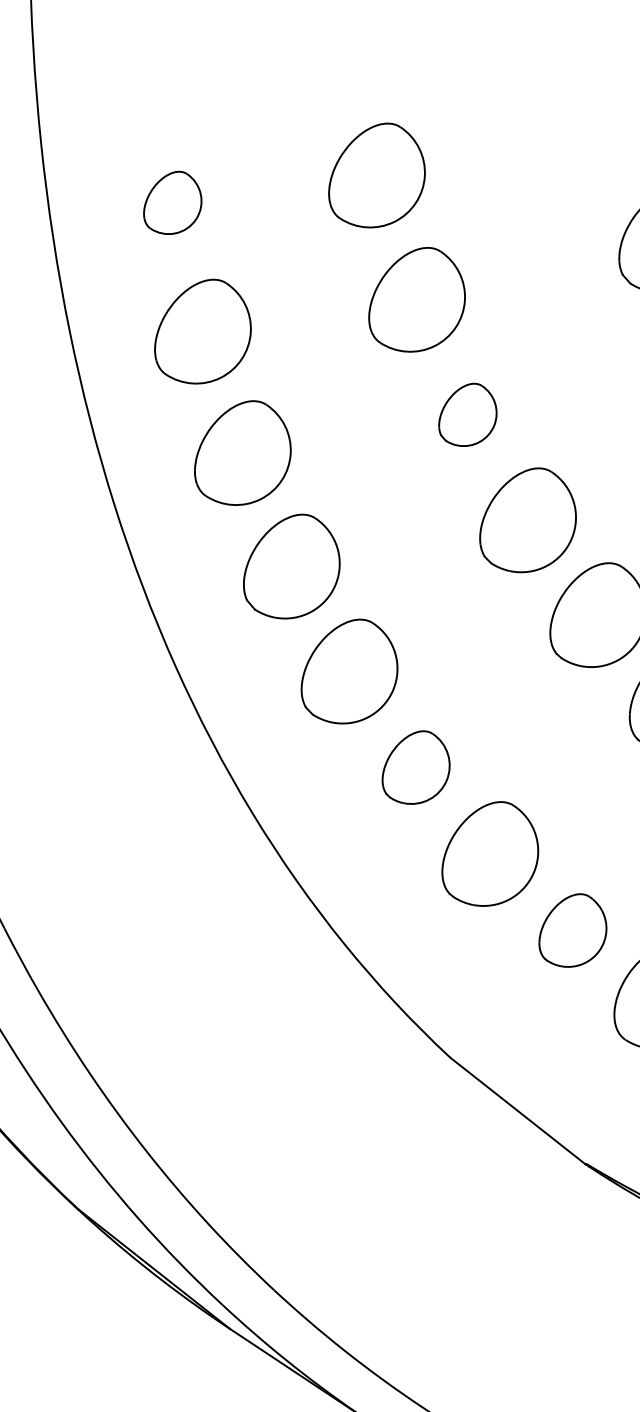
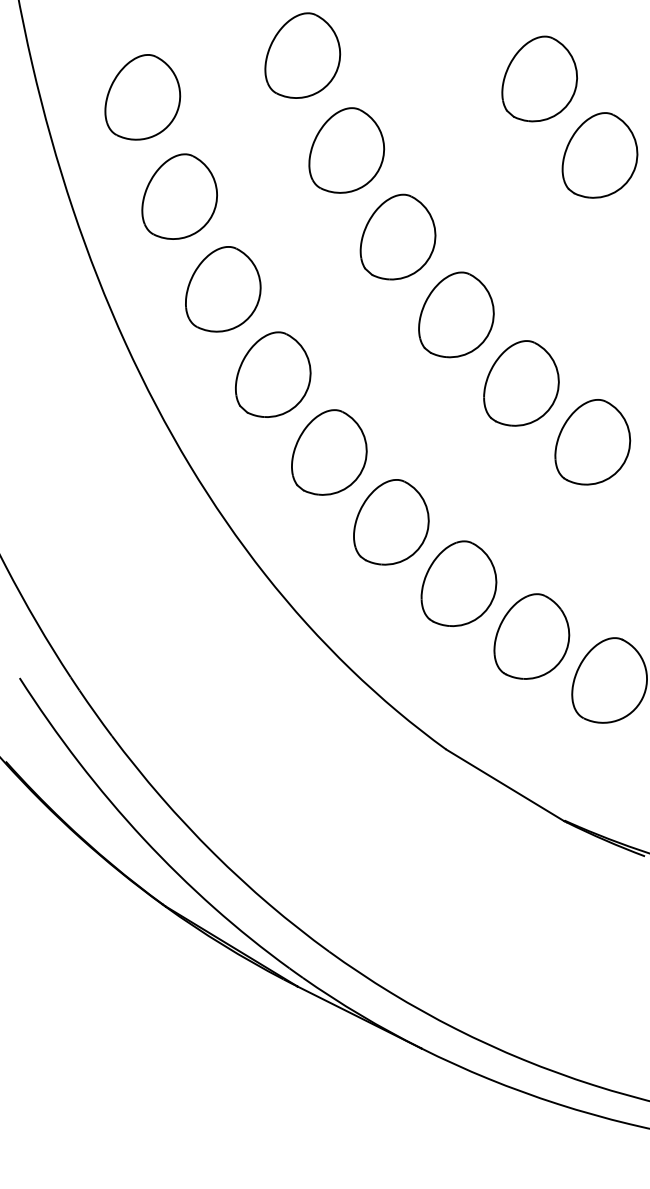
part: (172, 202) -> (142, 97), size x1.67
part: (467, 414) -> (397, 236), size x1.67
part: (416, 767) -> (391, 522), size x1.43
part: (573, 930) -> (531, 636), size x1.43

